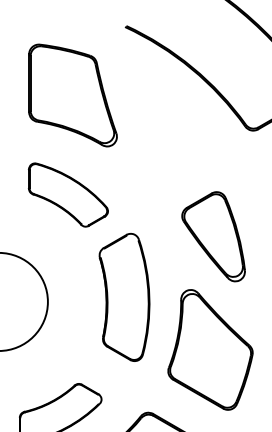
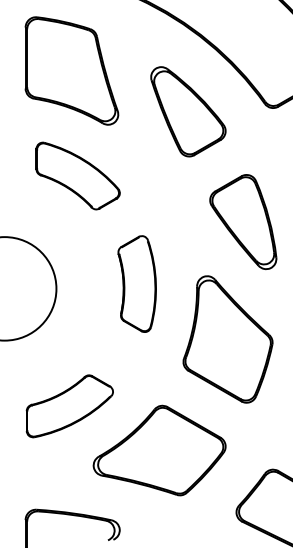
part: (72, 95) -> (71, 70), moved
part: (173, 133) -> (188, 111), added
part: (213, 237) -> (243, 222), moved
part: (123, 296) -> (136, 283), size x0.71

